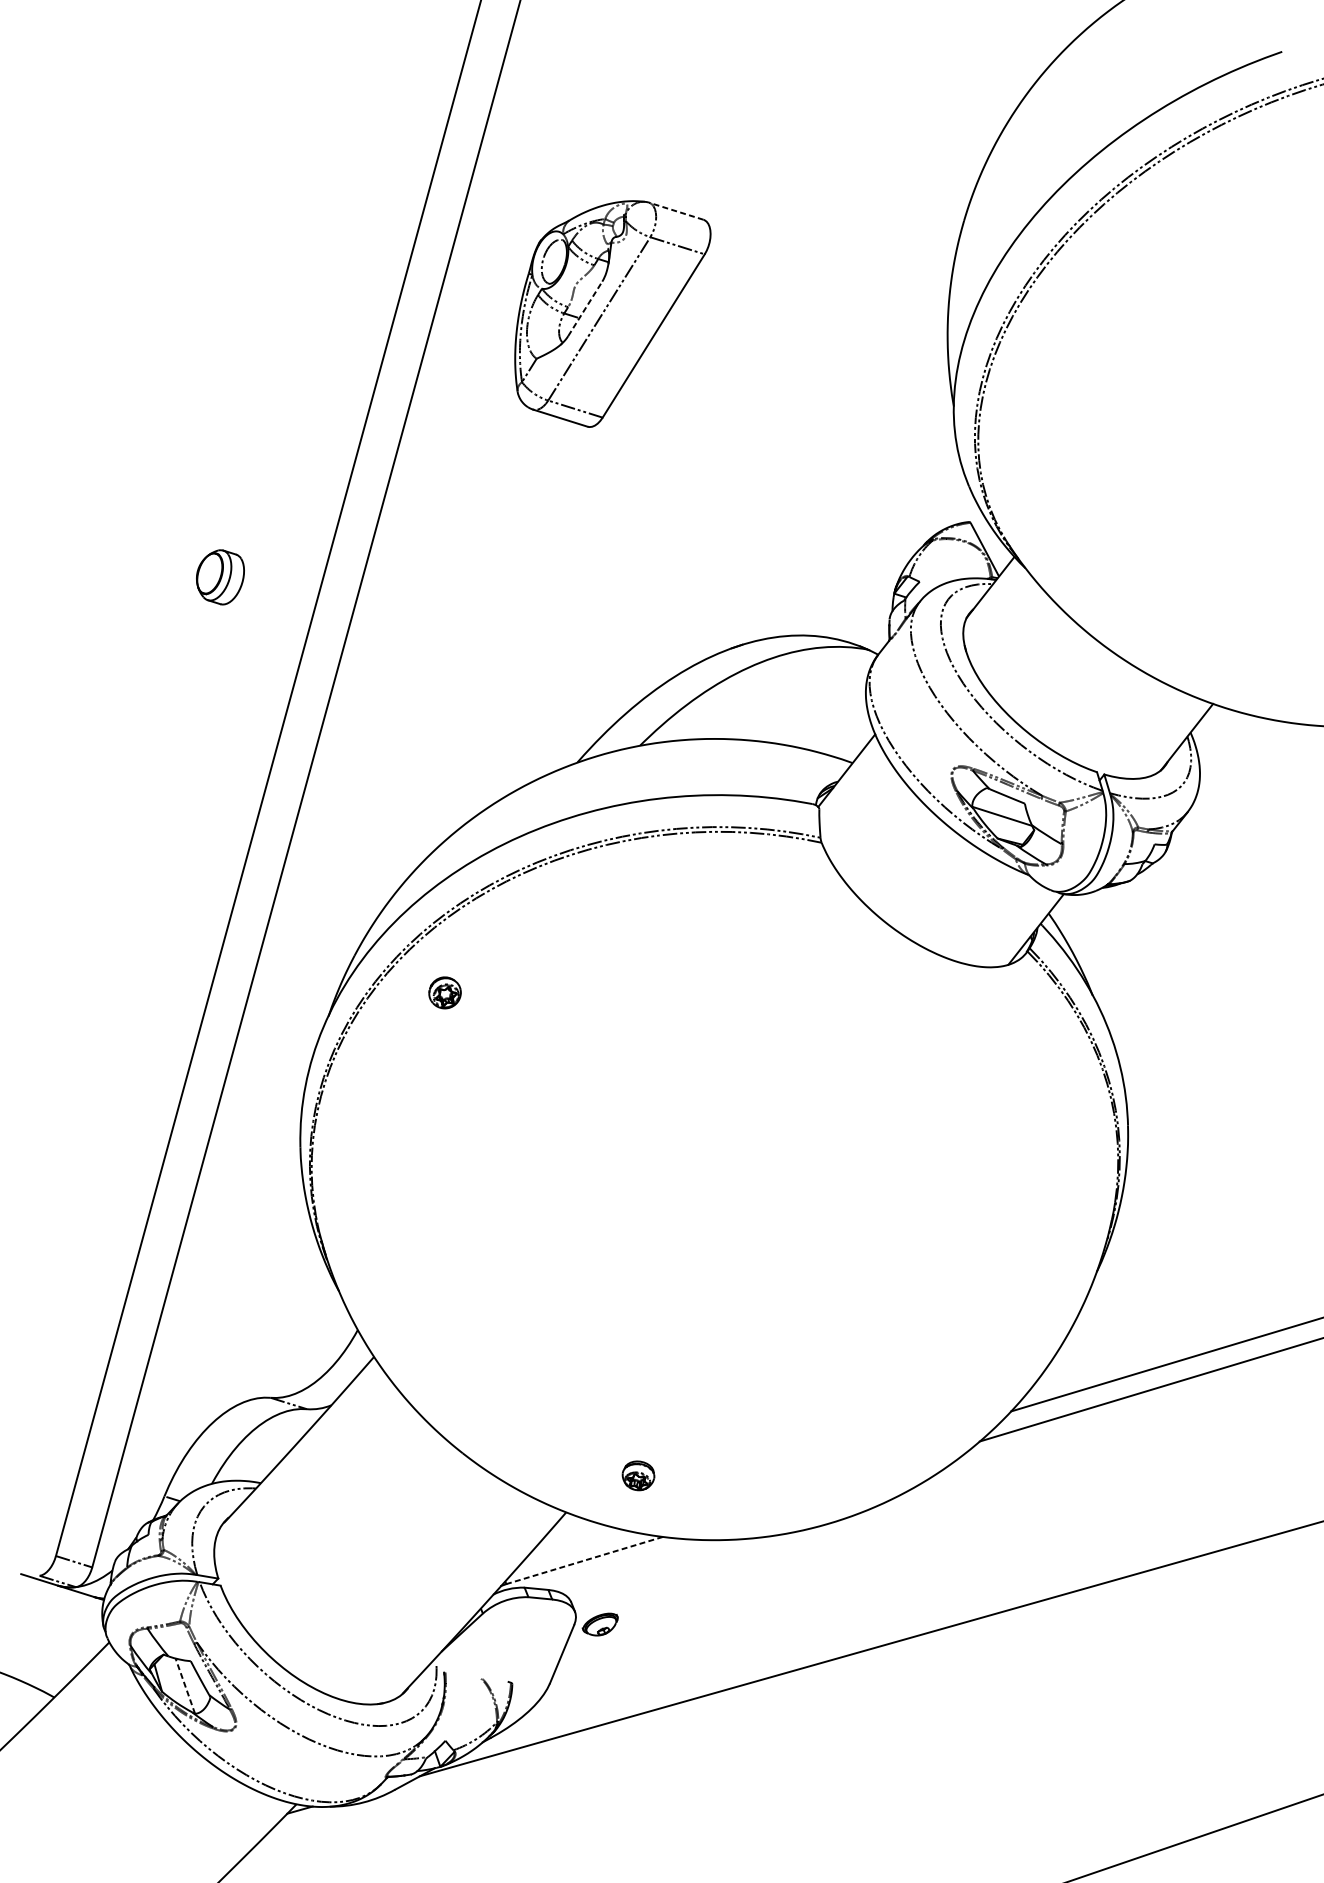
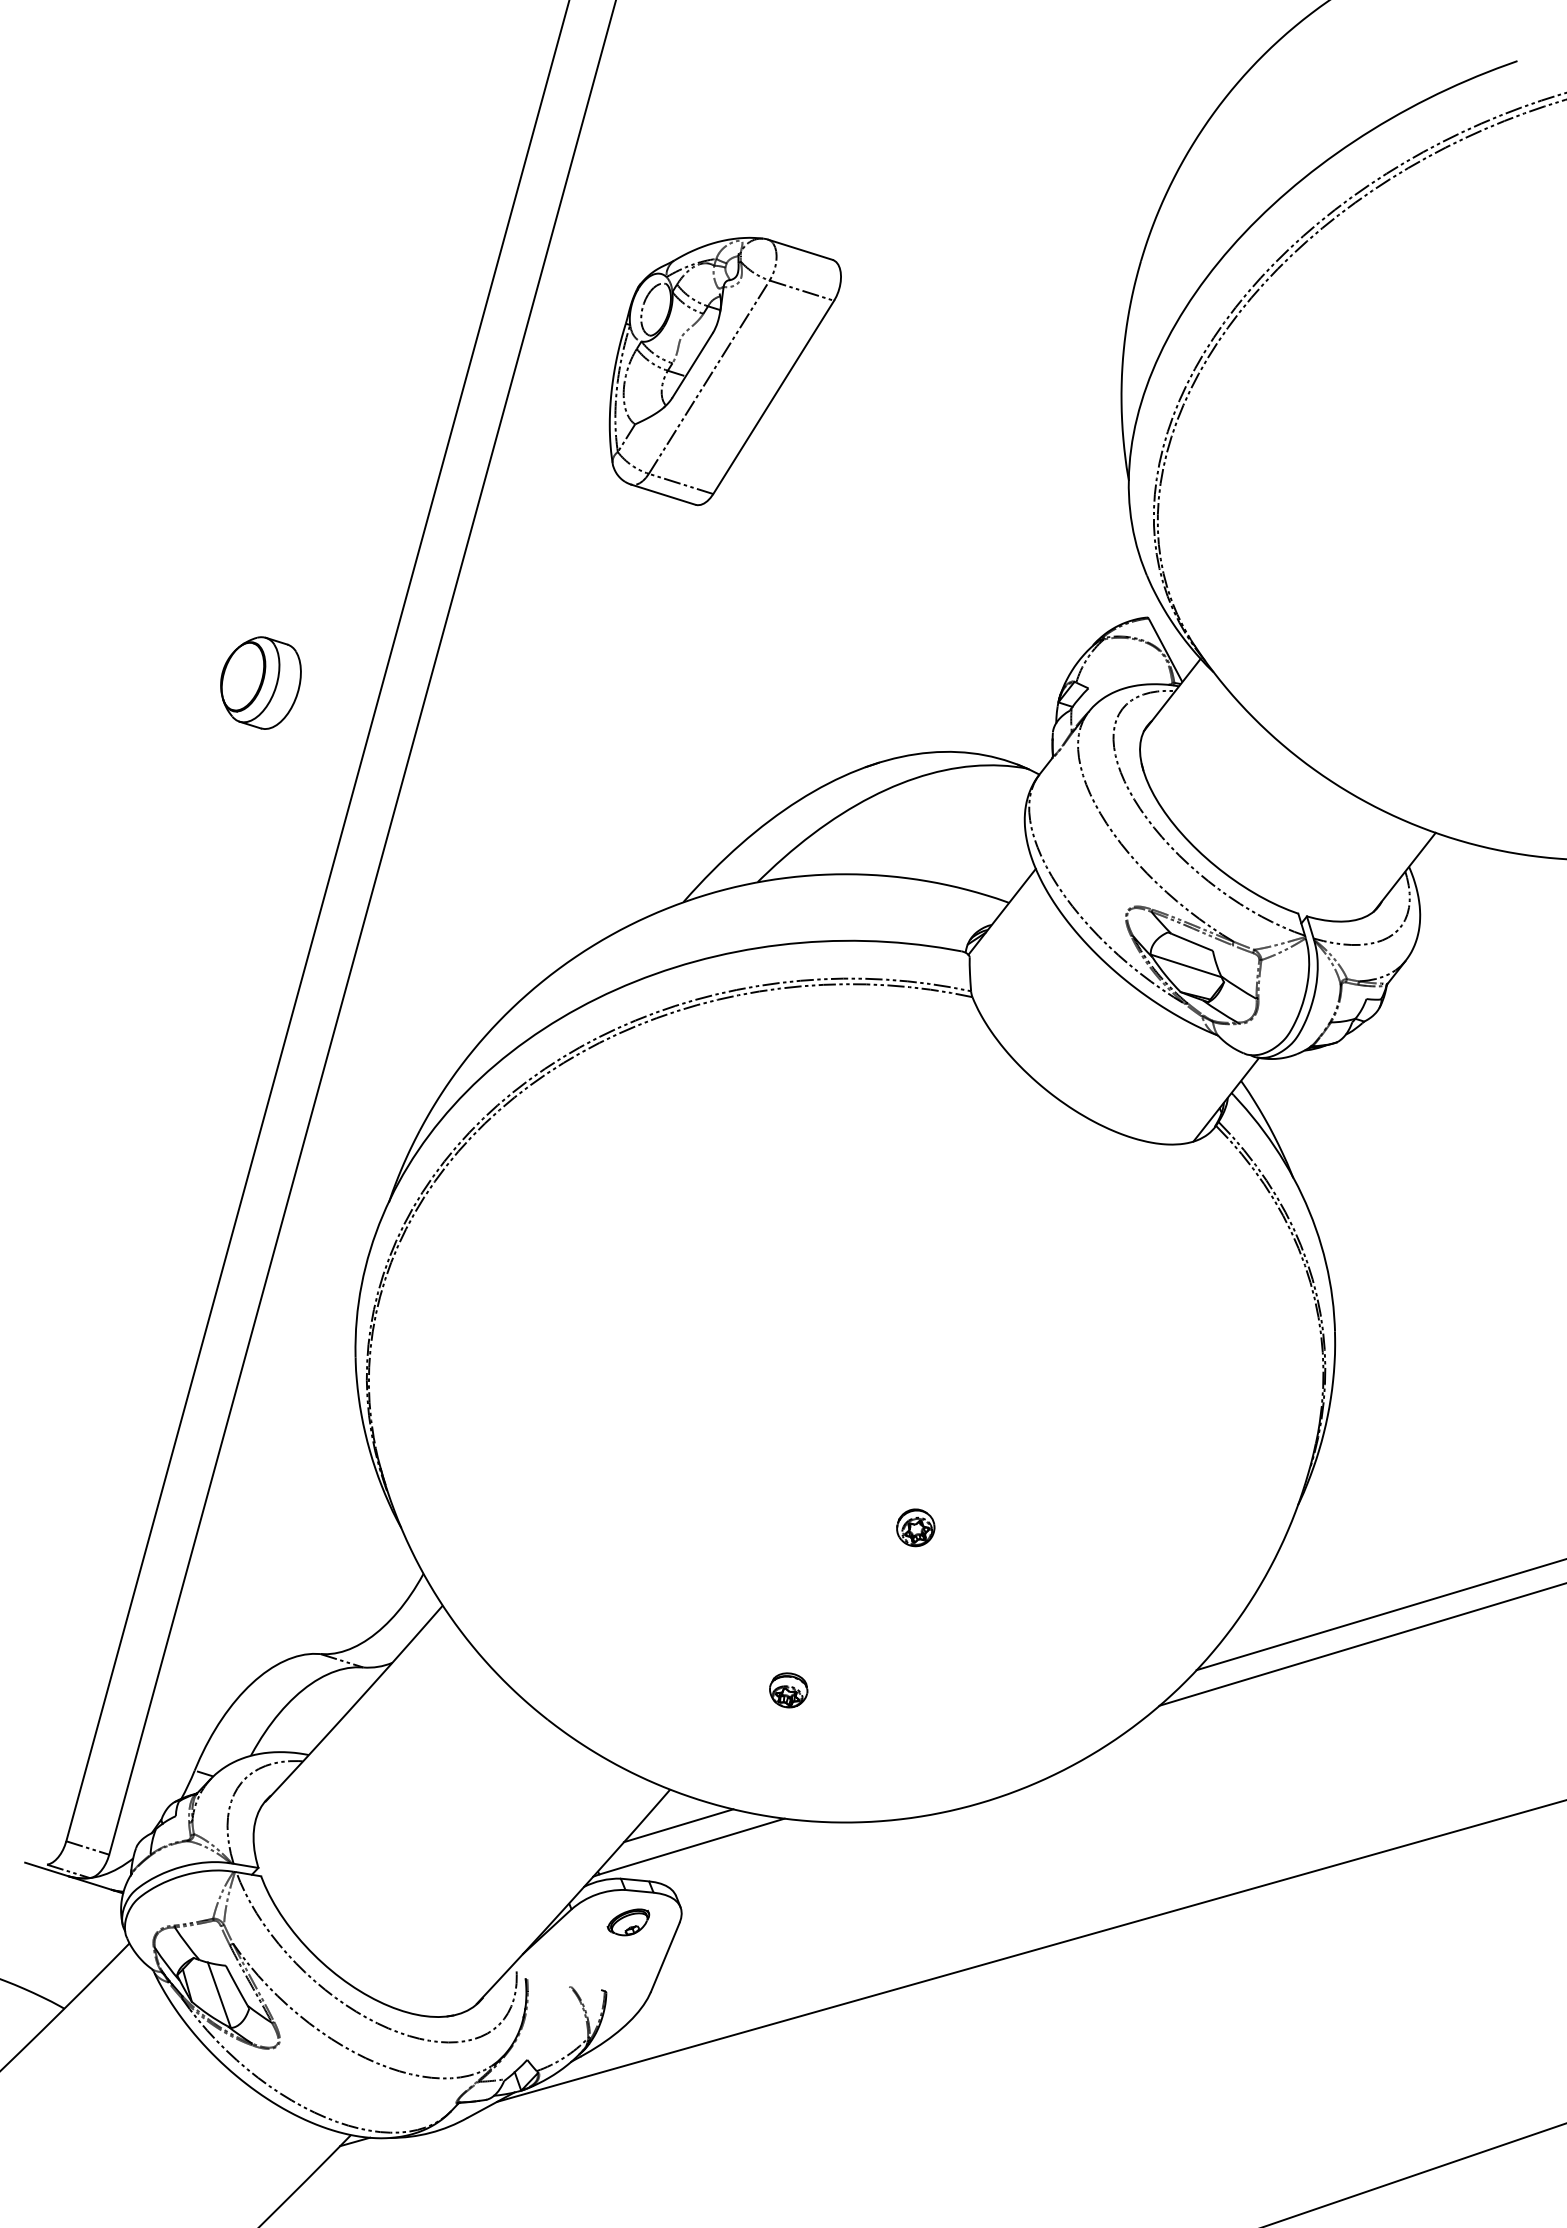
line: (676, 210) -> (800, 249), dashed -> solid
line: (585, 309) -> (692, 365), dashed -> solid
part: (220, 576) -> (260, 682), size x1.43
part: (444, 992) -> (915, 1527), moved
part: (638, 1475) -> (788, 1690), moved
line: (573, 1542) -> (678, 1825), added
line: (585, 1560) -> (692, 1846), dashed -> solid
part: (600, 1624) -> (628, 1922), moved
line: (185, 1686) -> (219, 1995), dashed -> solid

